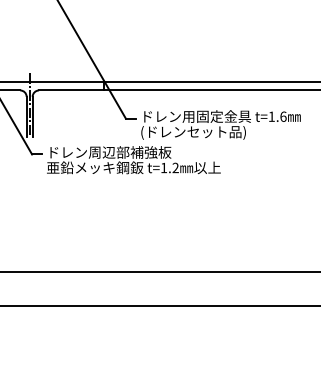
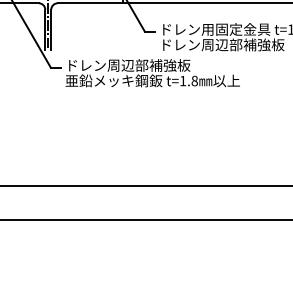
text: (203, 132) -> (222, 45), (ドレンセット品) -> ドレン周辺部補強板
text: (175, 167) -> (194, 80), t=1.2 -> t=1.8

